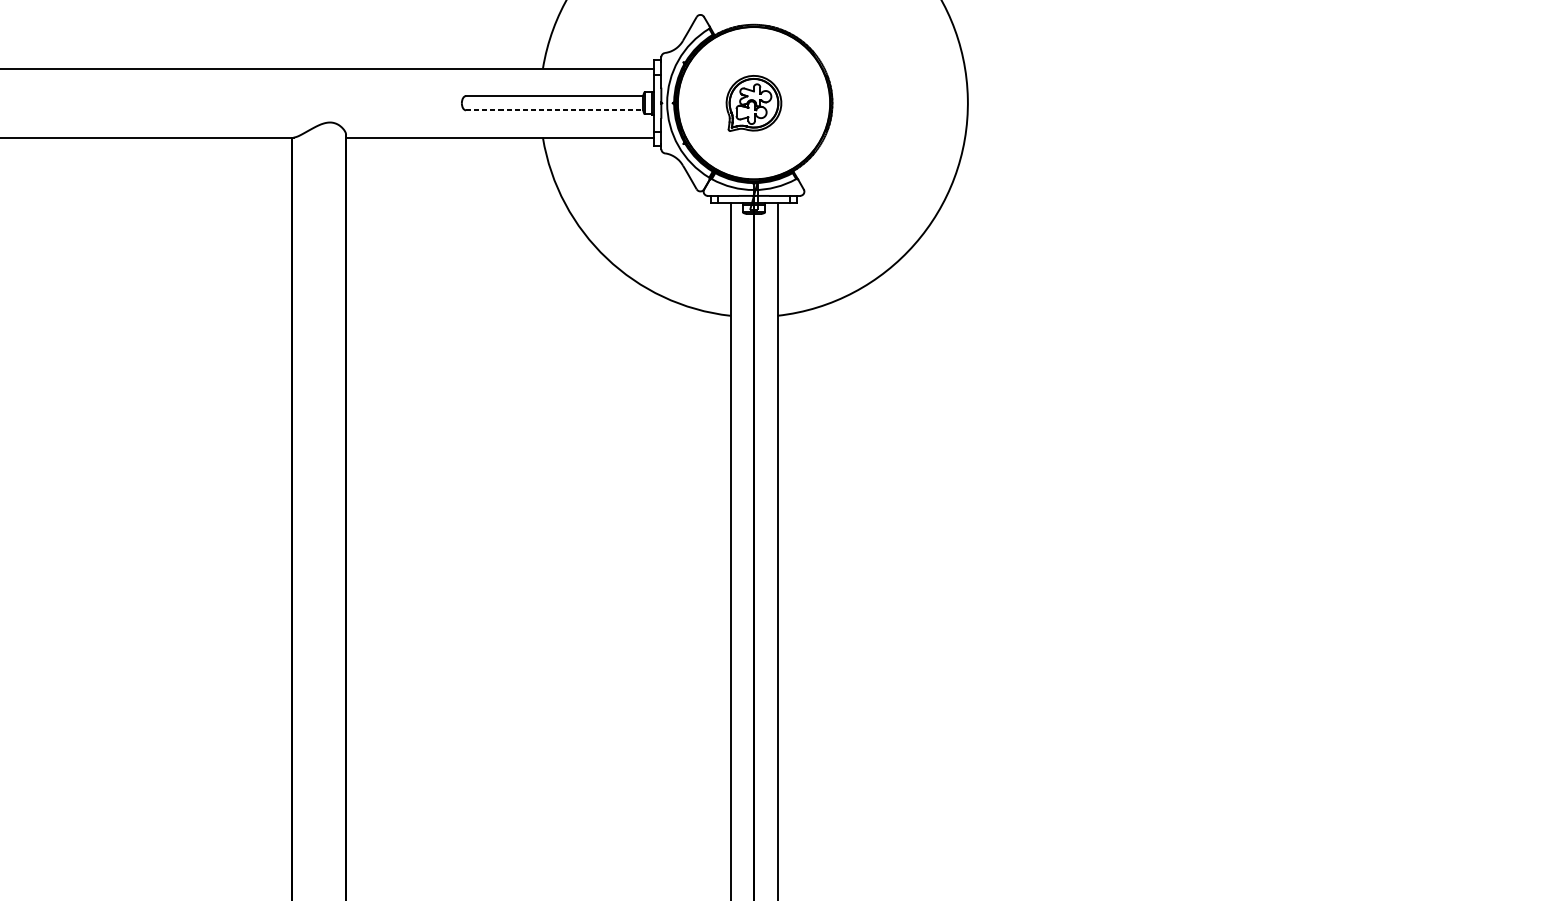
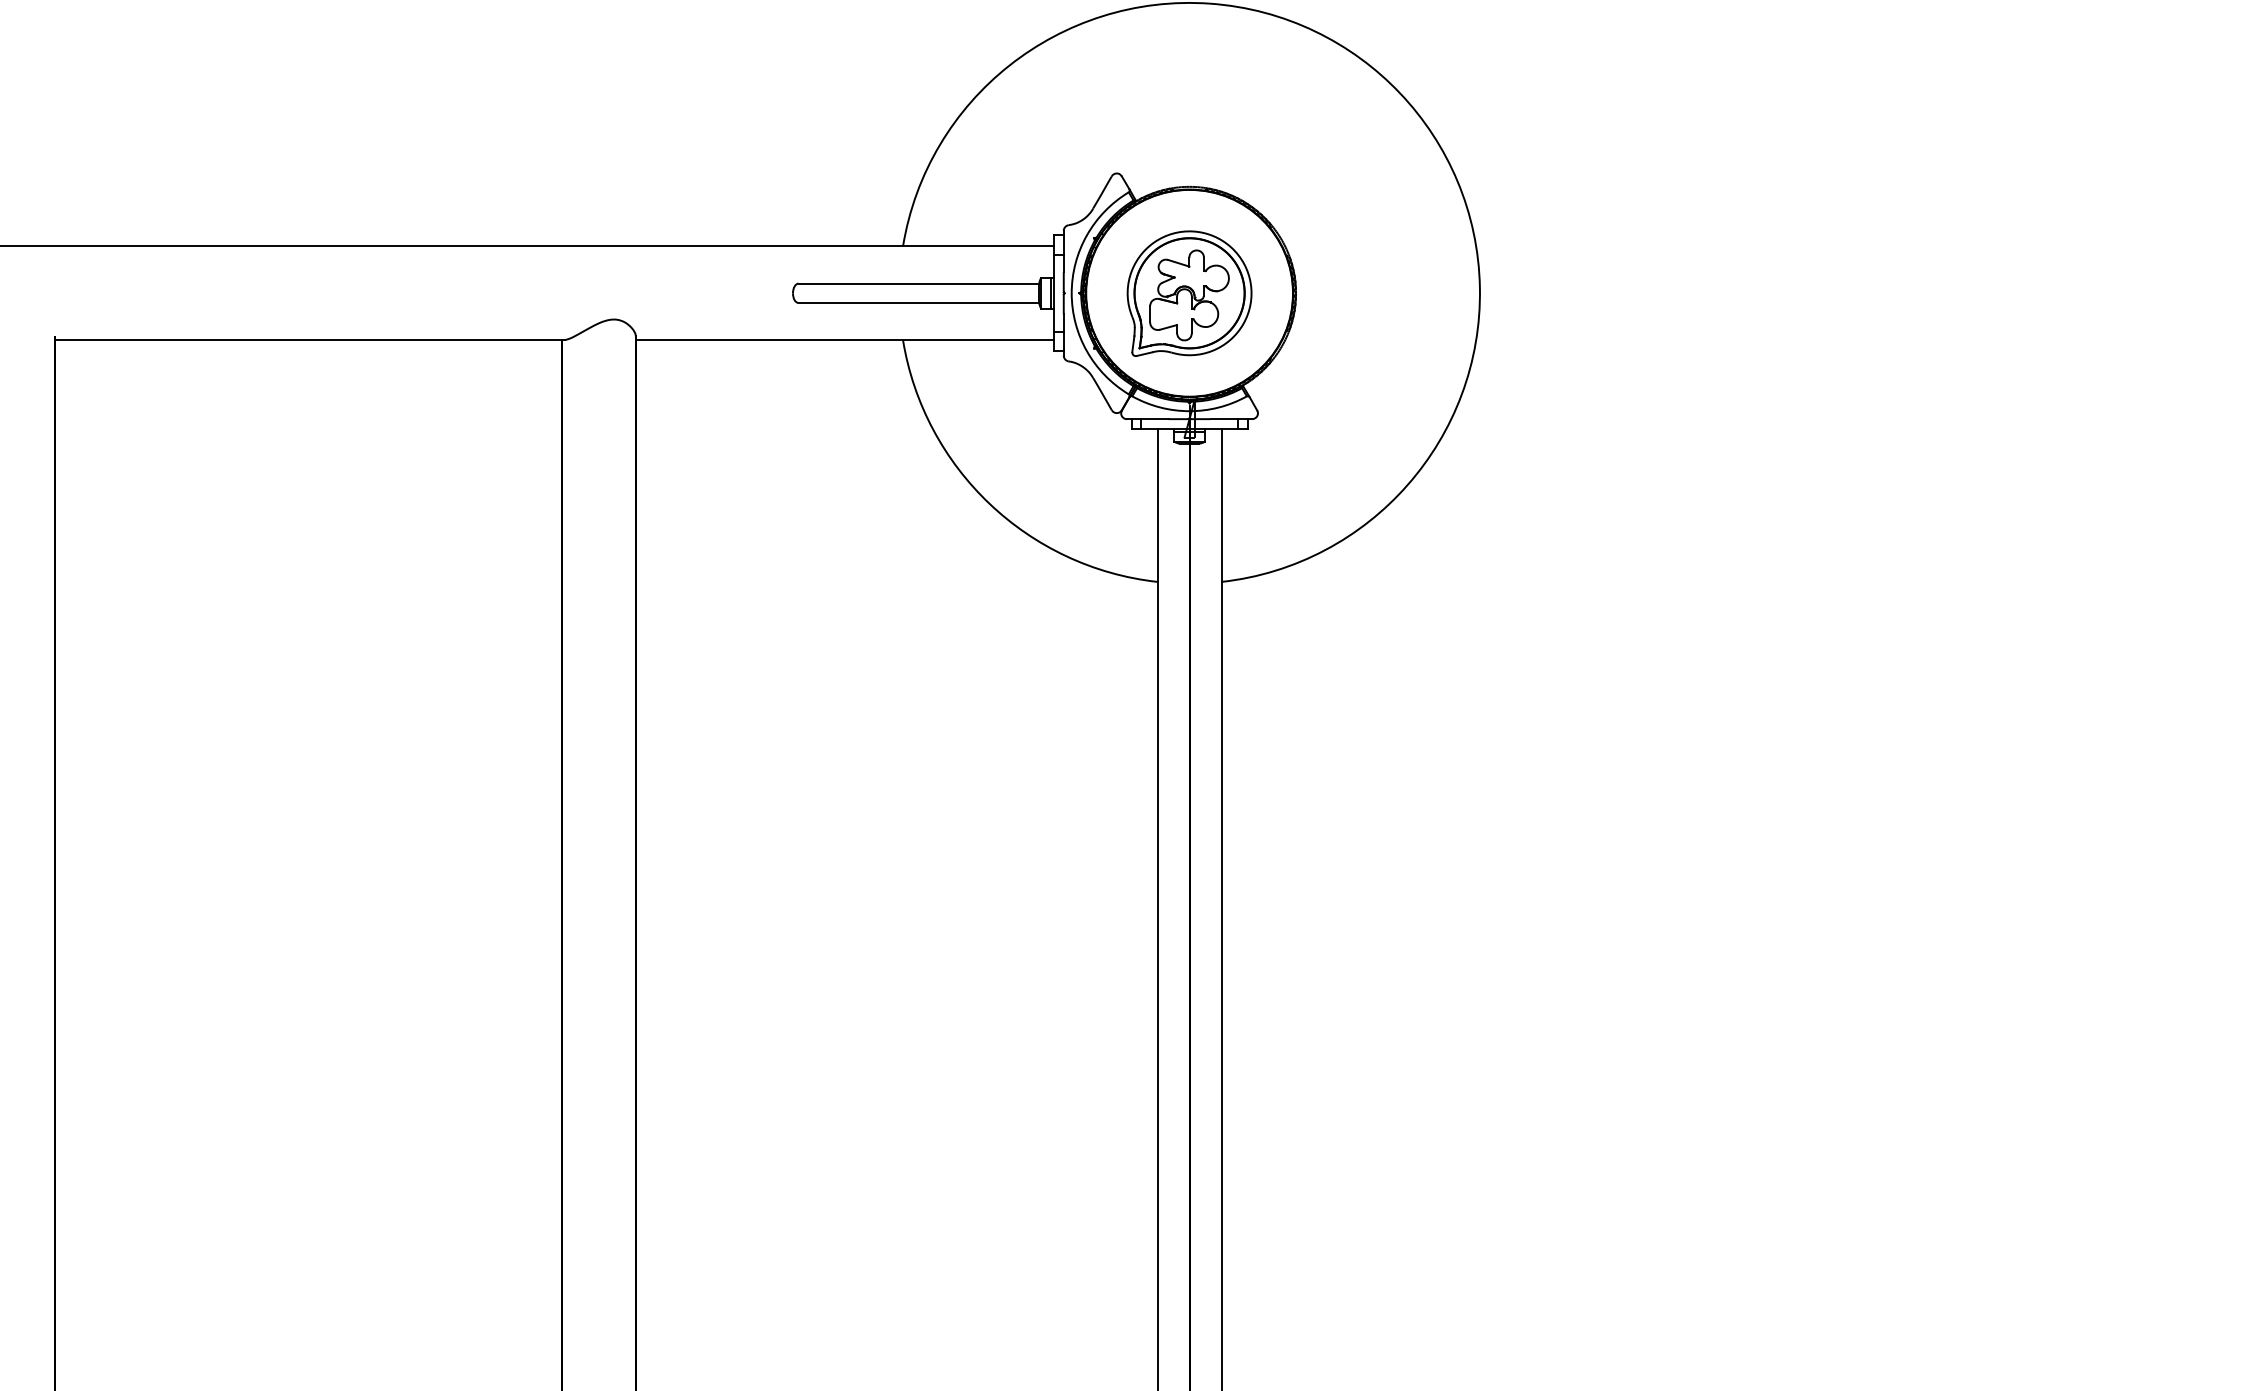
part: (753, 103) -> (1189, 293), size x1.67
line: (555, 110) -> (919, 303), dashed -> solid

